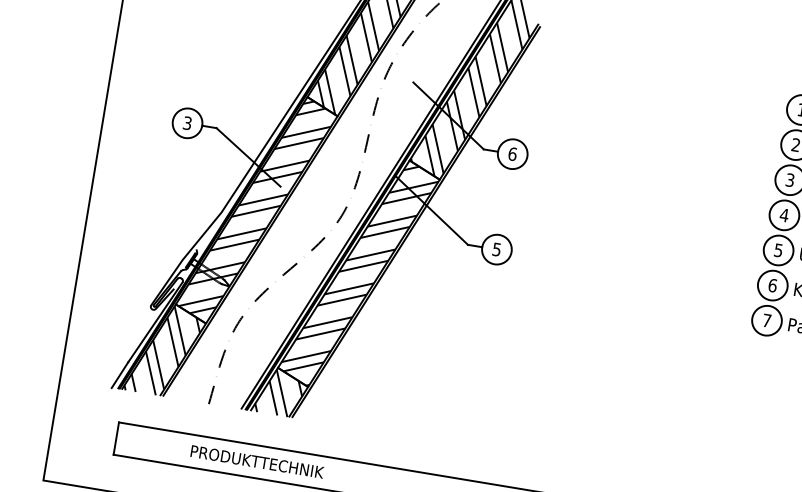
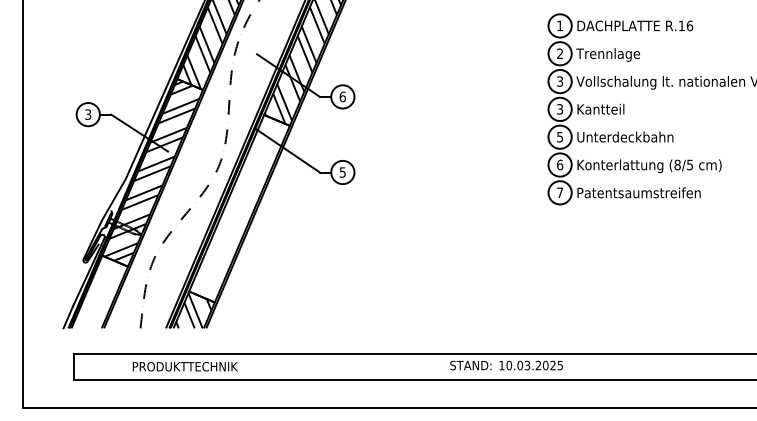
text: (783, 215) -> (559, 109), 4 -> 3
hatch: (359, 274) -> (240, 209), removed
hatch: (163, 350) -> (98, 292), removed

